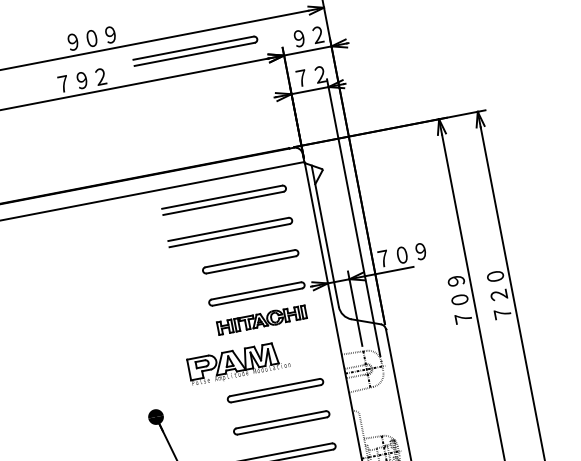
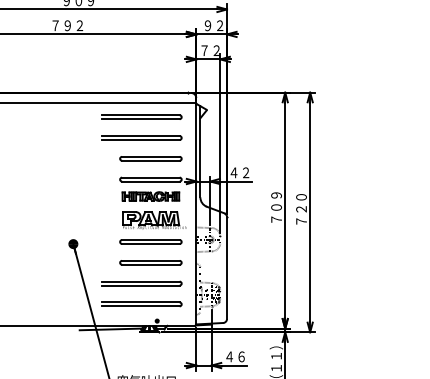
part: (194, 50) -> (141, 20), removed
text: (401, 254) -> (245, 172), ７０９ -> ４２
part: (239, 363) -> (154, 220), moved

